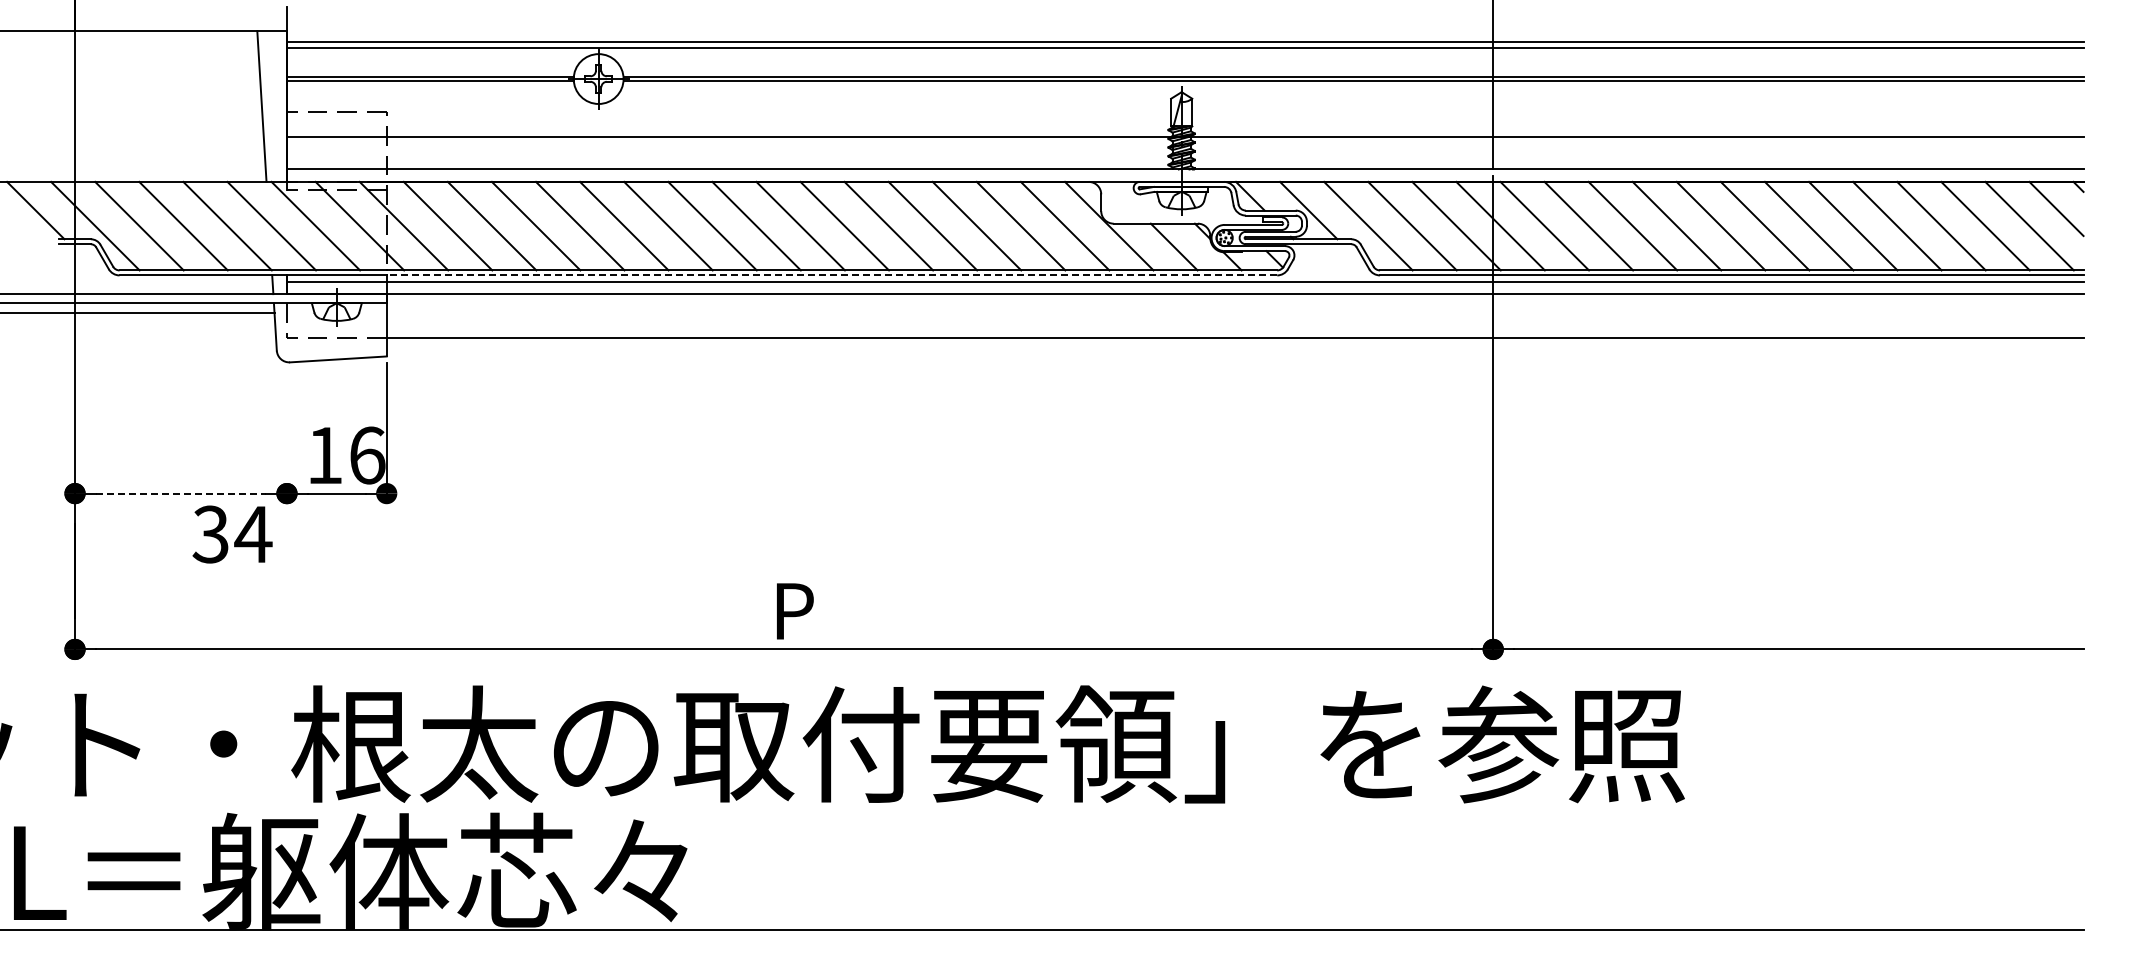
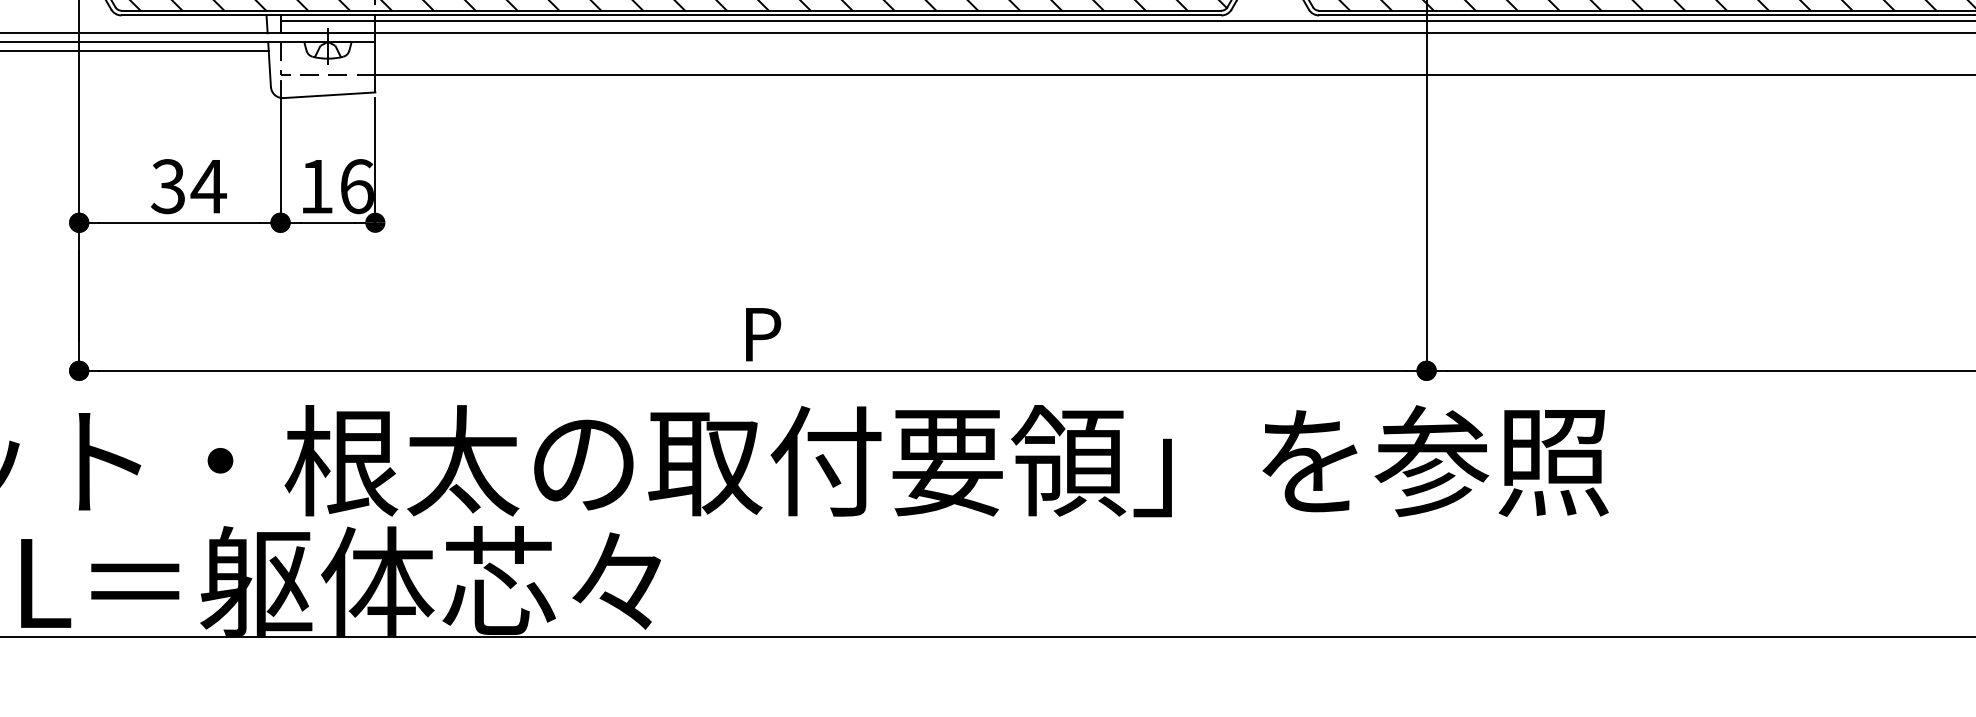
line: (831, 275) -> (797, 15), dashed -> solid
line: (286, 421) -> (280, 154), added
line: (181, 493) -> (180, 222), dashed -> solid
text: (232, 534) -> (188, 186), moved

